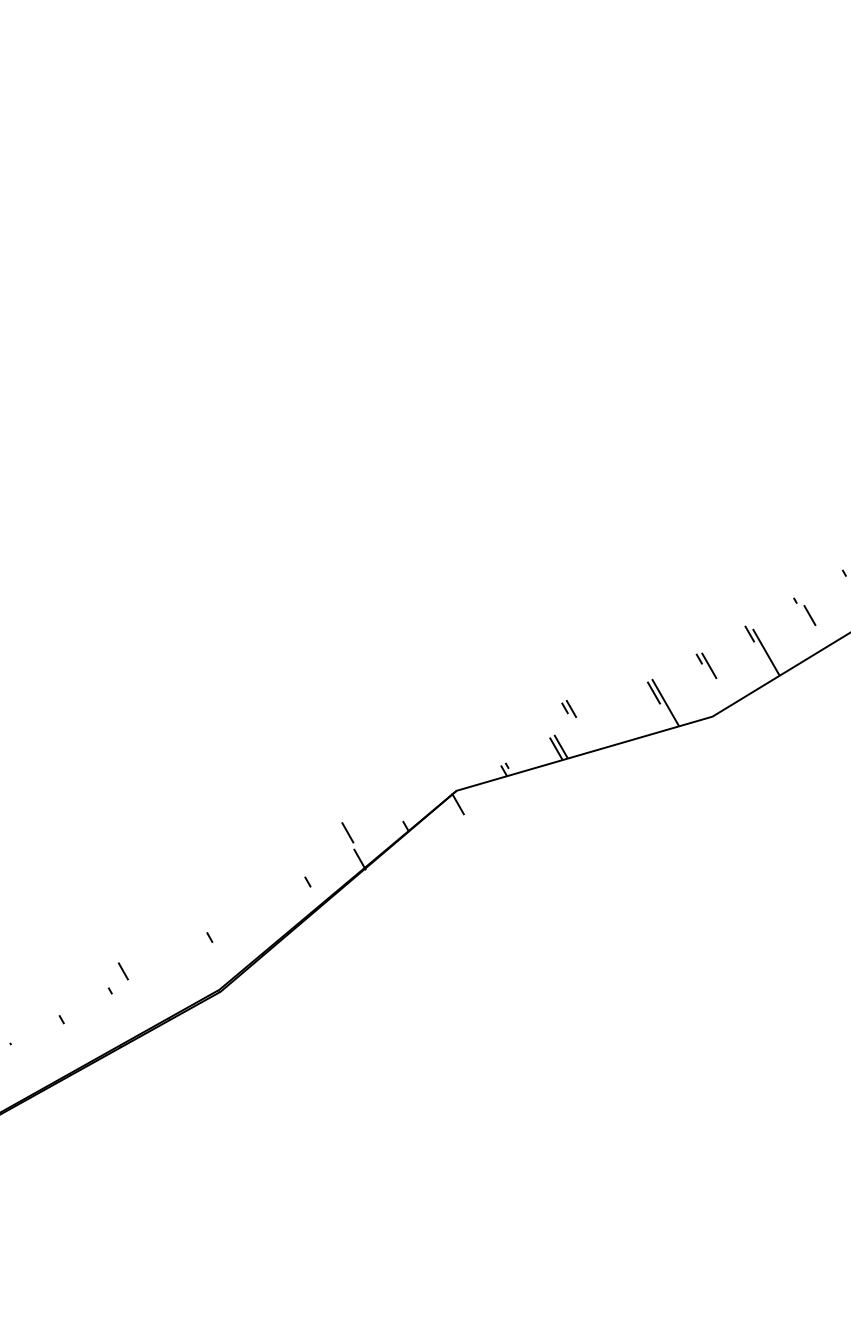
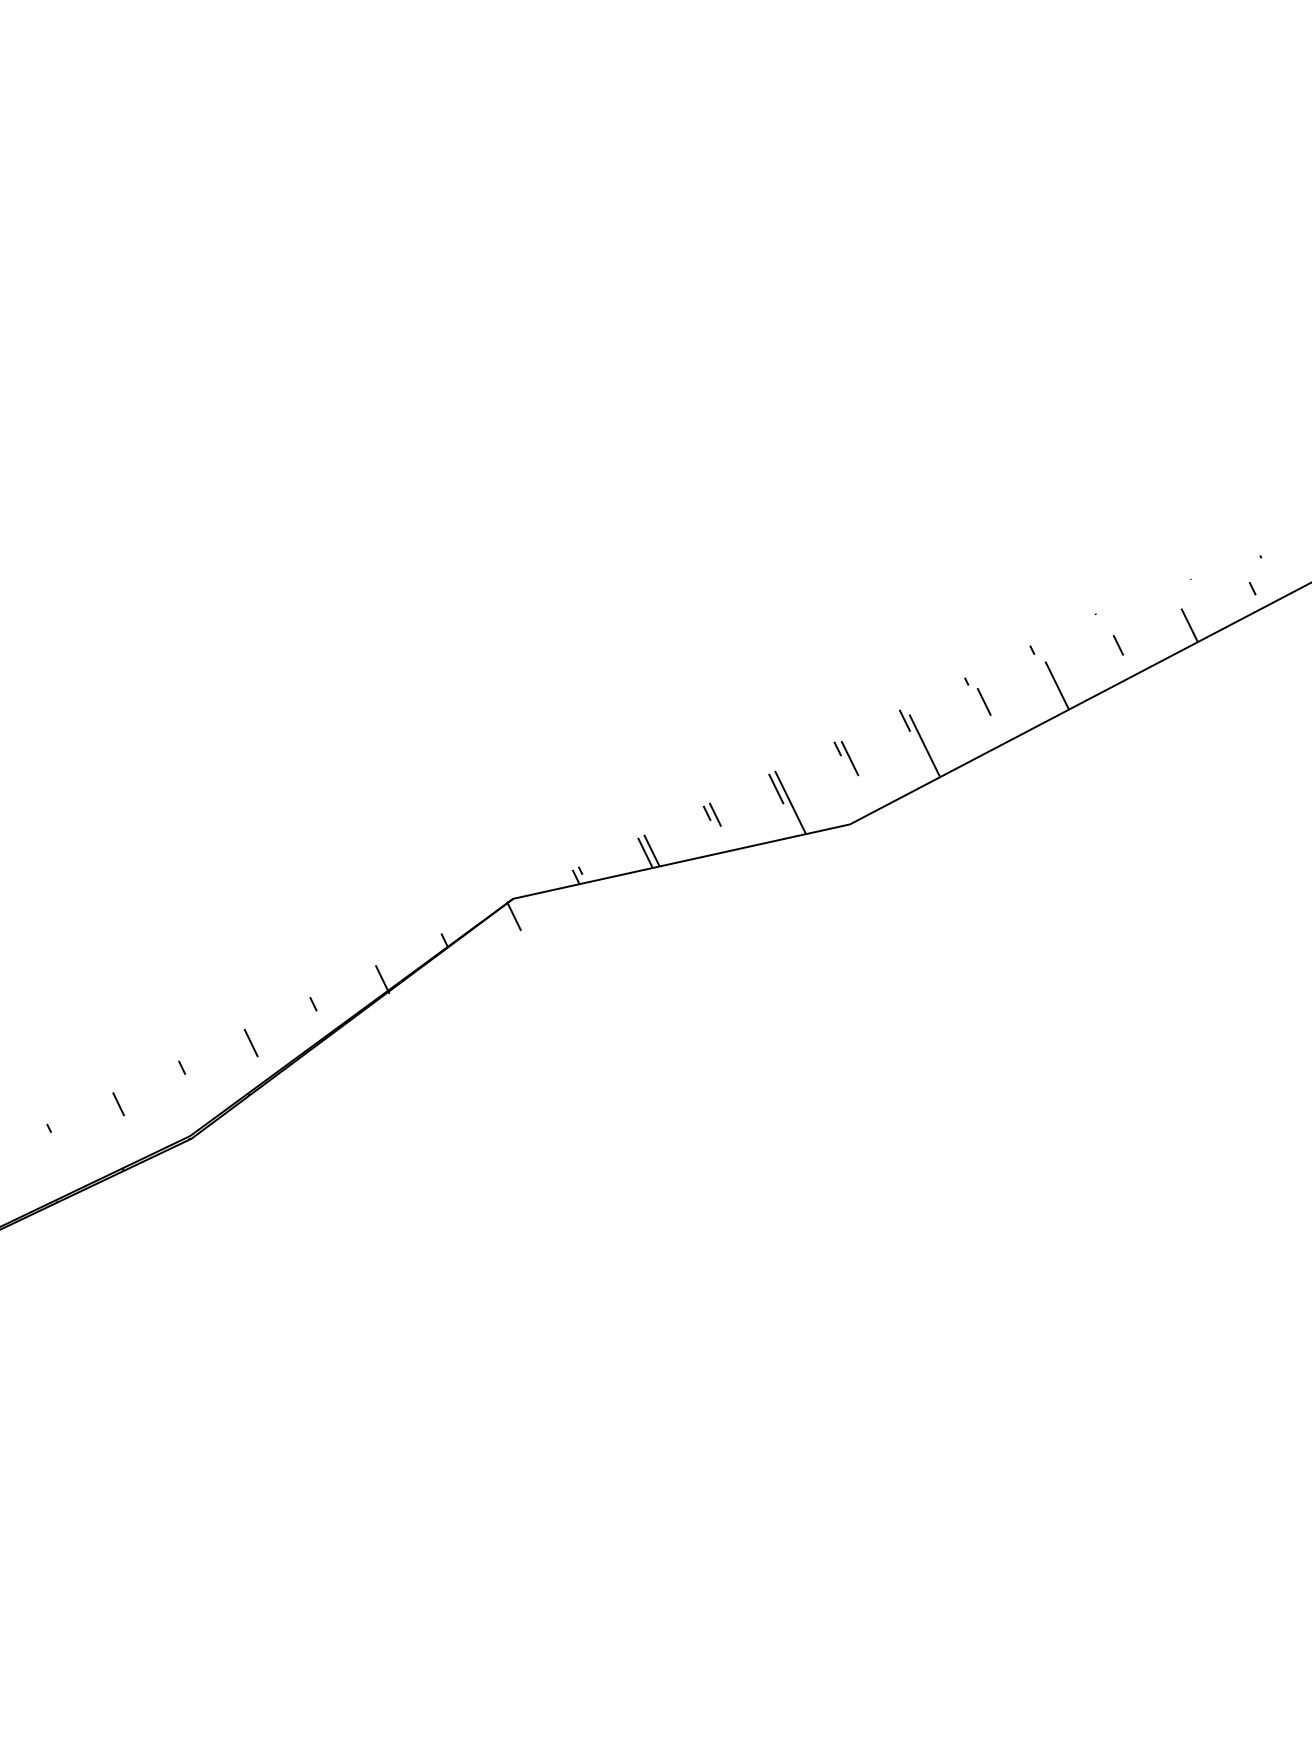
part: (568, 709) -> (711, 814), moved
line: (347, 832) -> (250, 1042), moved
line: (123, 971) -> (118, 1104), moved

